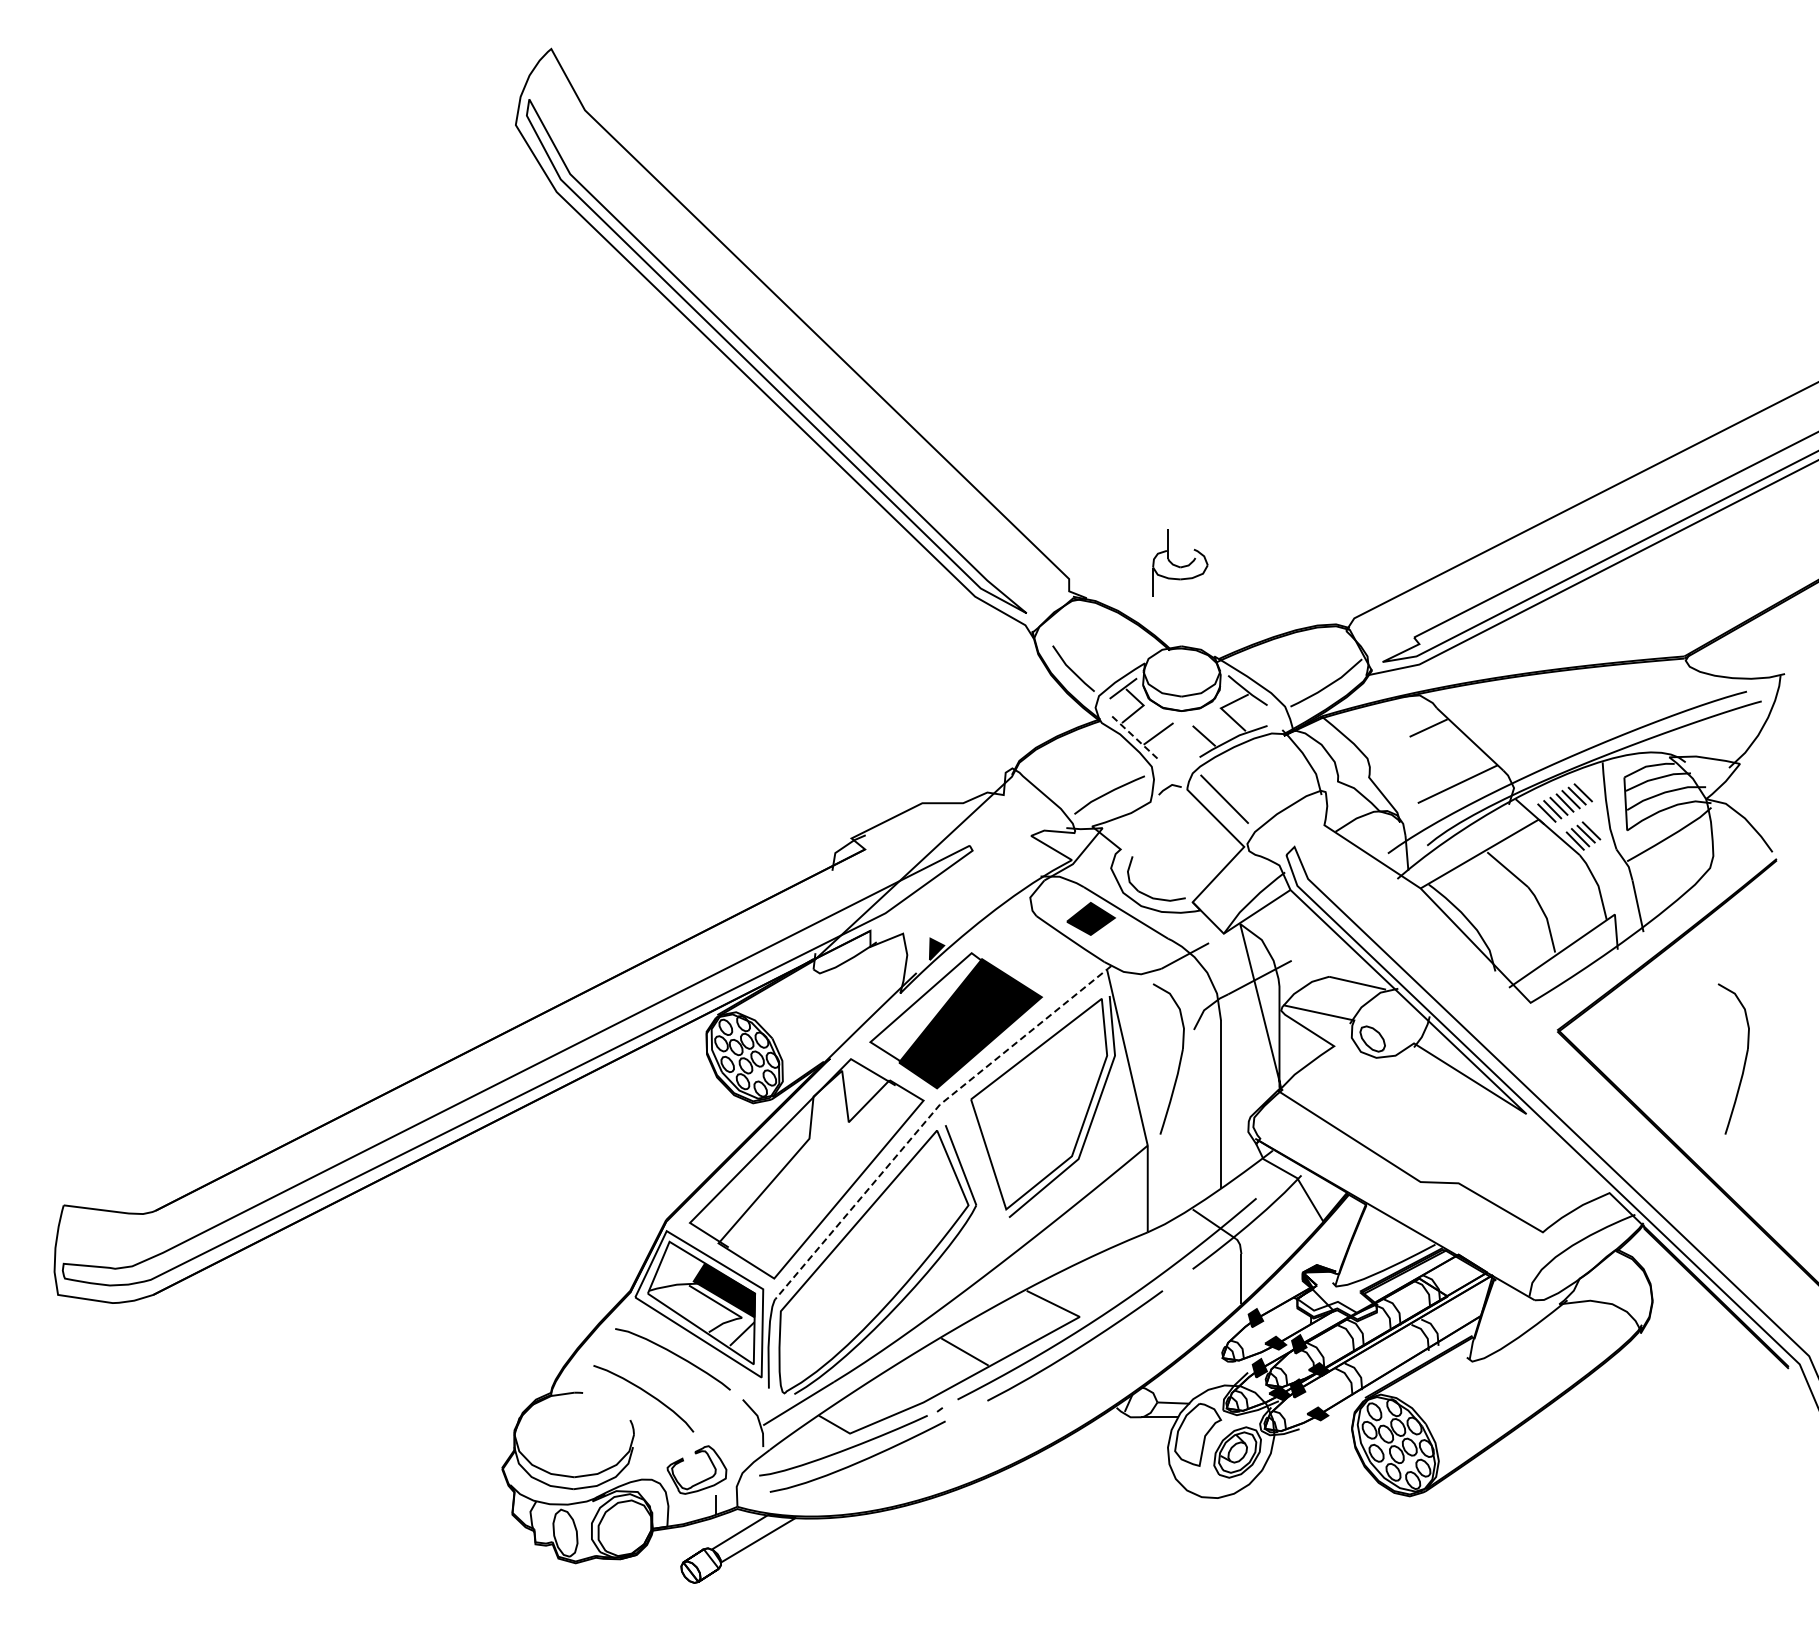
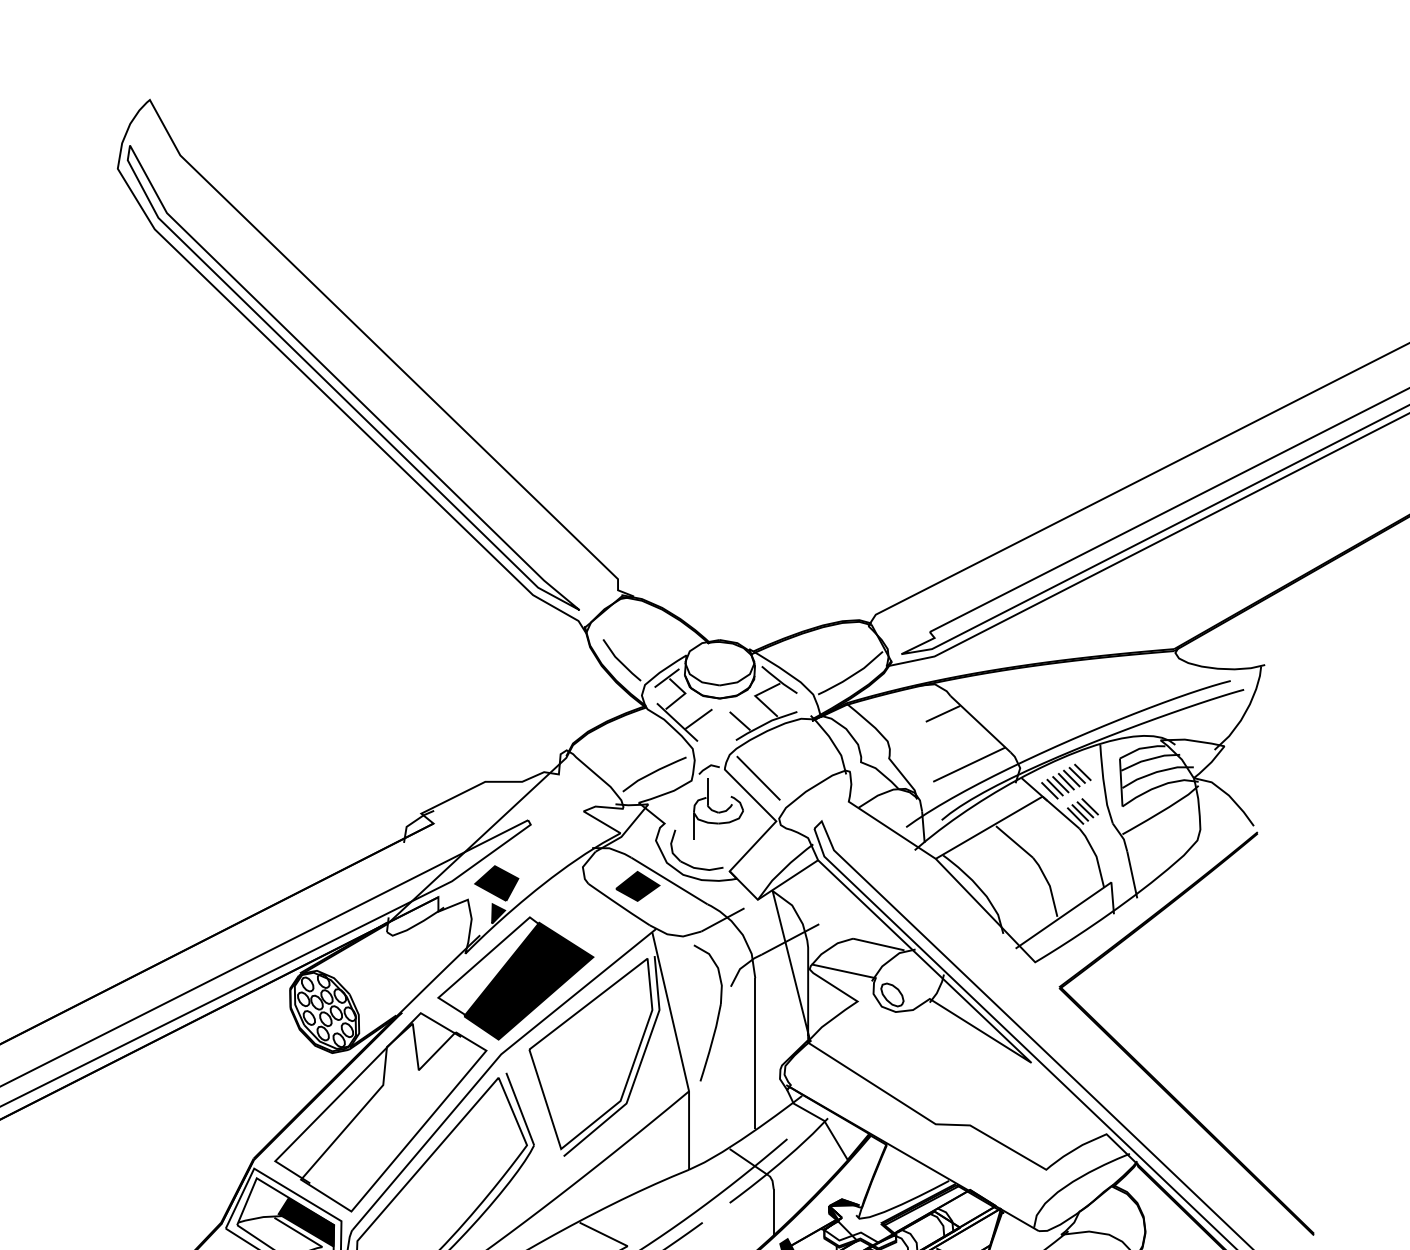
part: (1180, 562) -> (718, 808), moved
line: (1134, 737) -> (677, 722), dashed -> solid
part: (934, 915) -> (496, 883), added
part: (1744, 1059) -> (1228, 1013), removed
line: (928, 1117) -> (490, 1065), dashed -> solid

